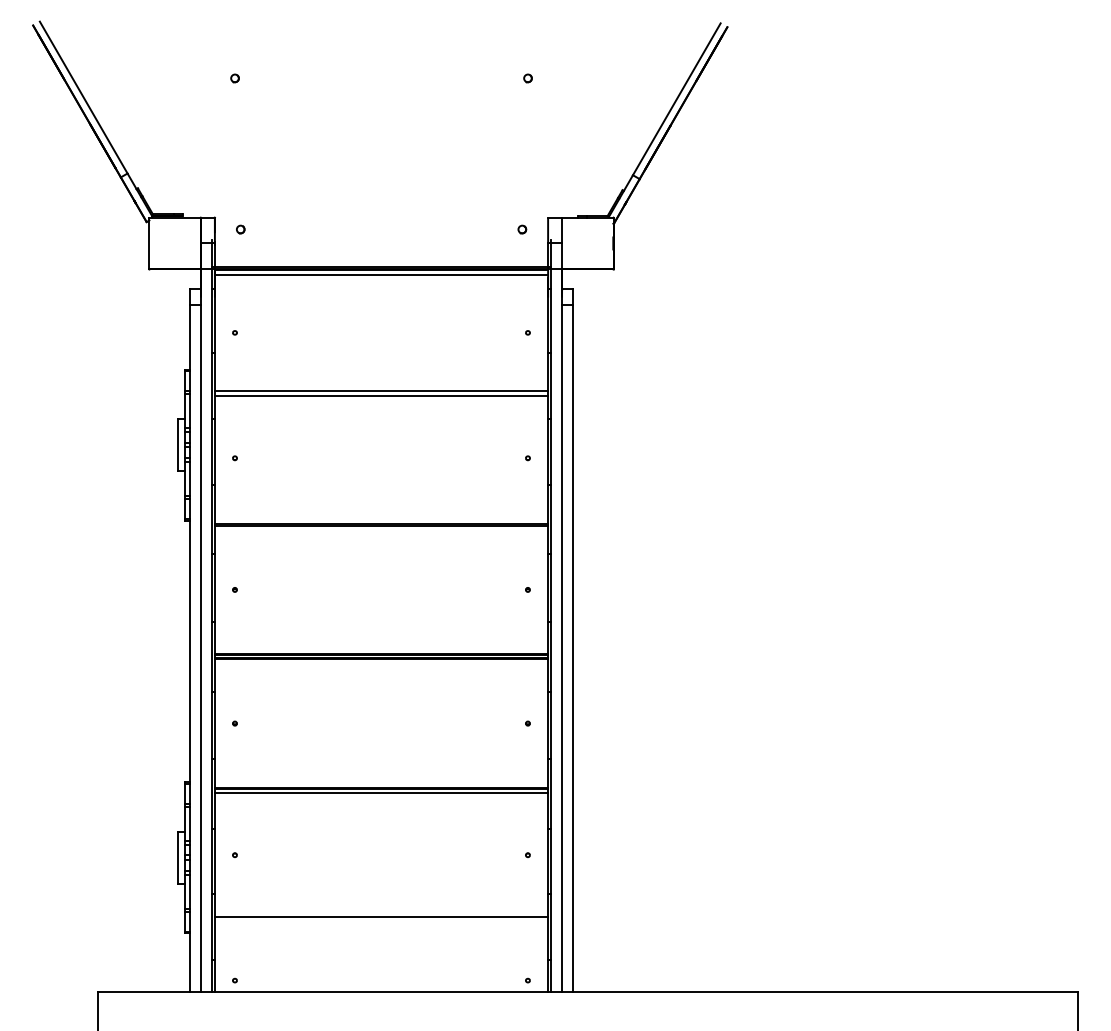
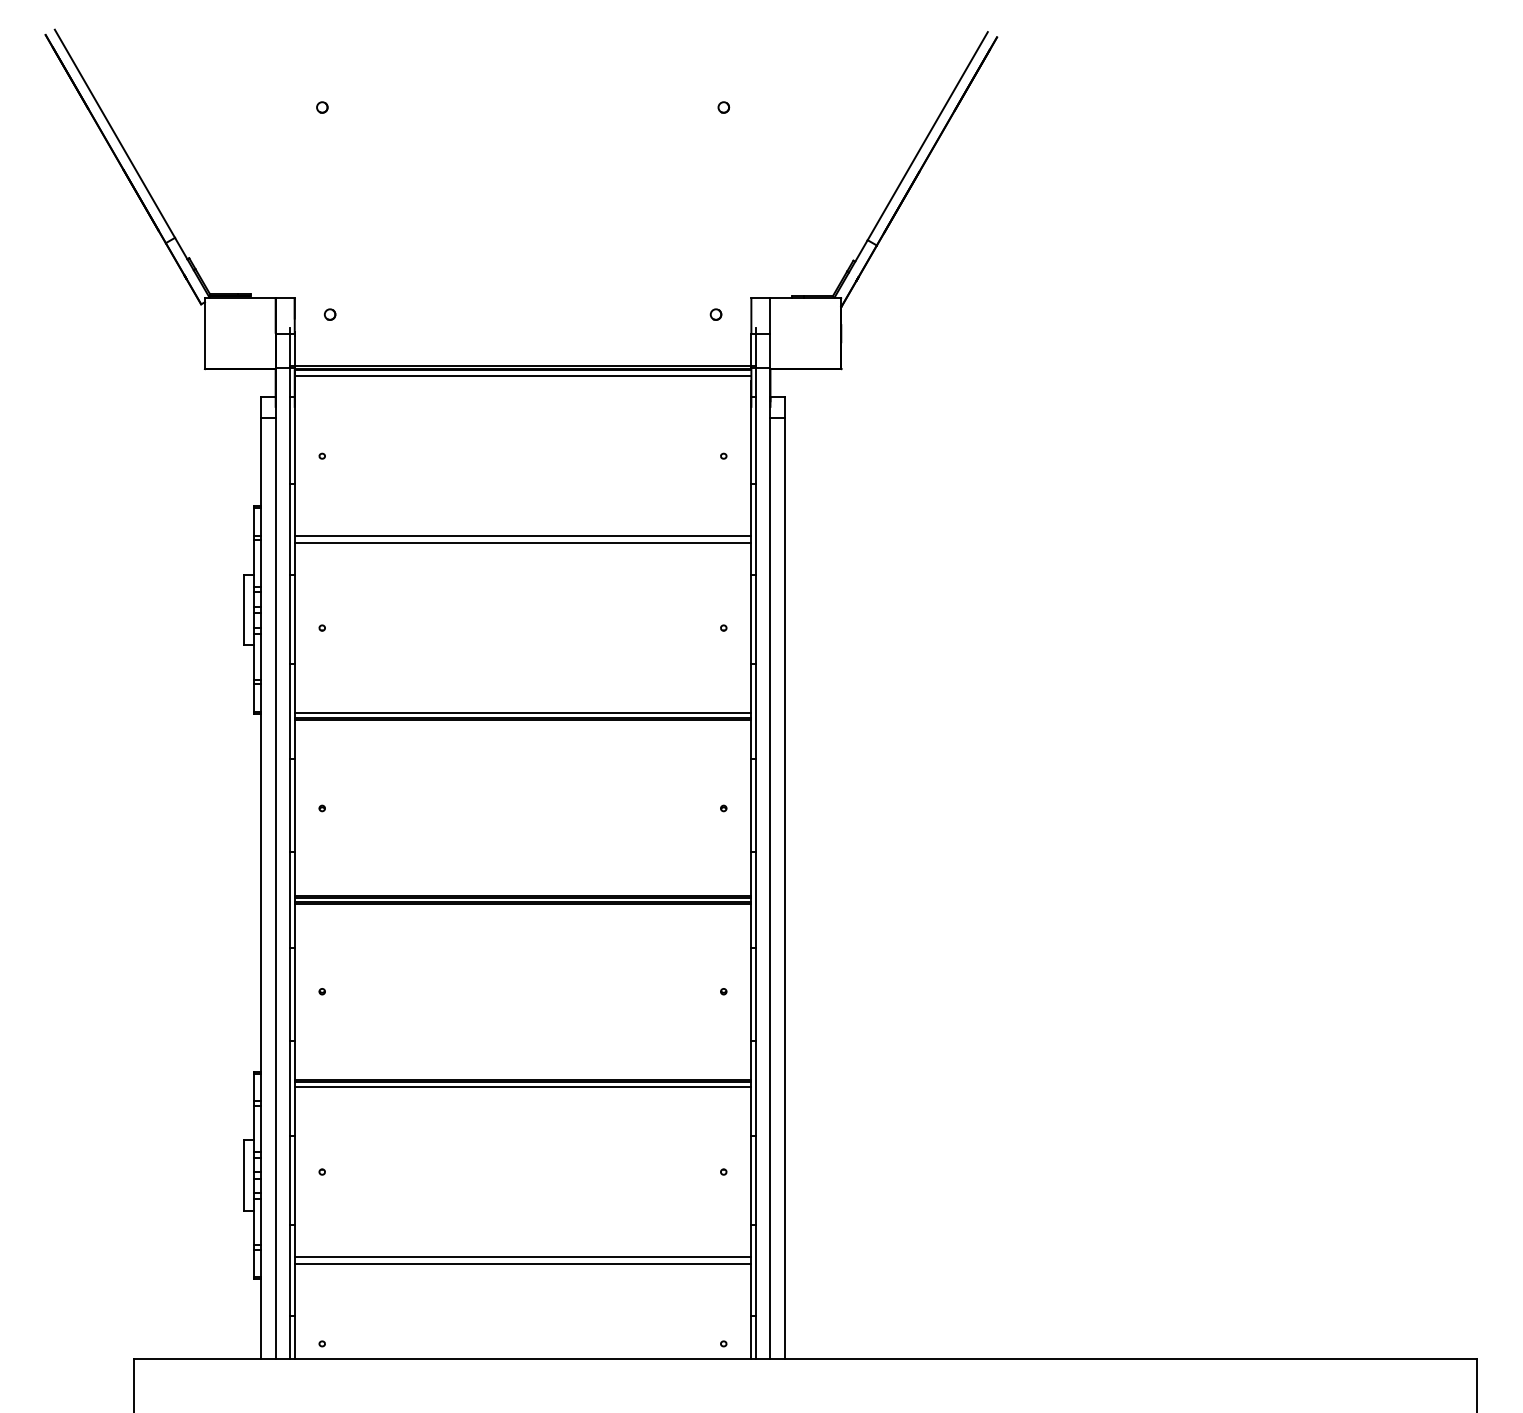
line: (381, 520) -> (522, 713), added
line: (381, 922) -> (522, 1264), added

